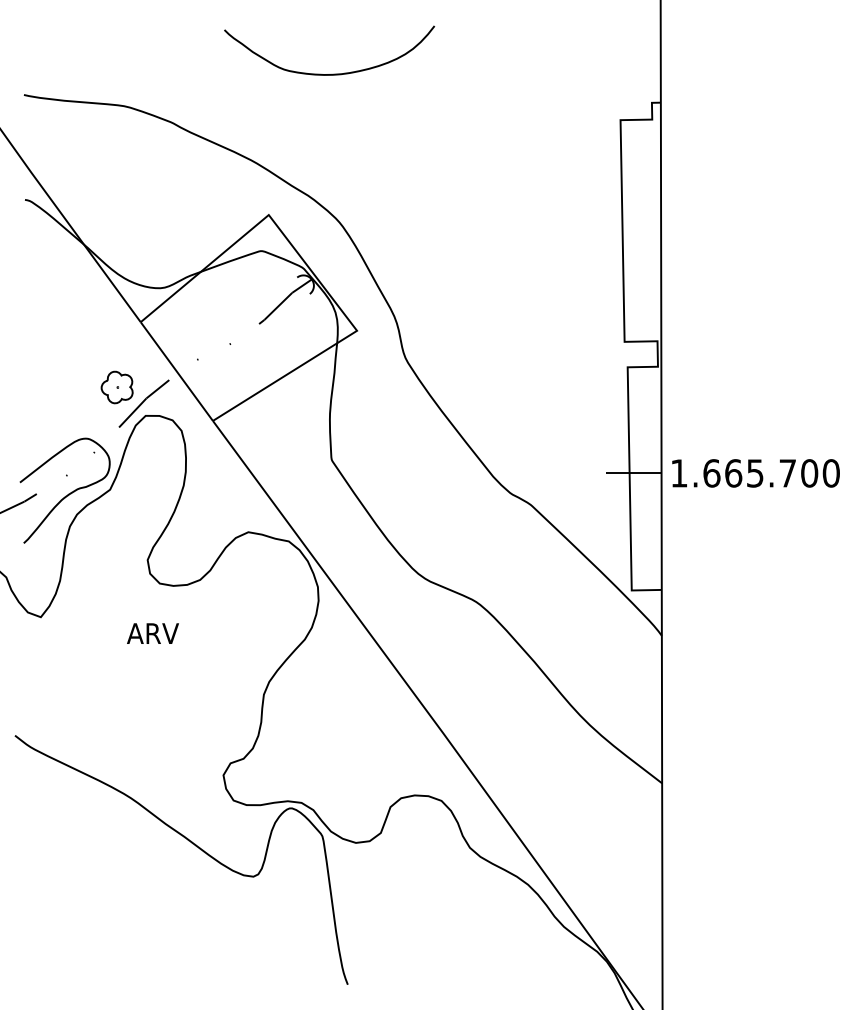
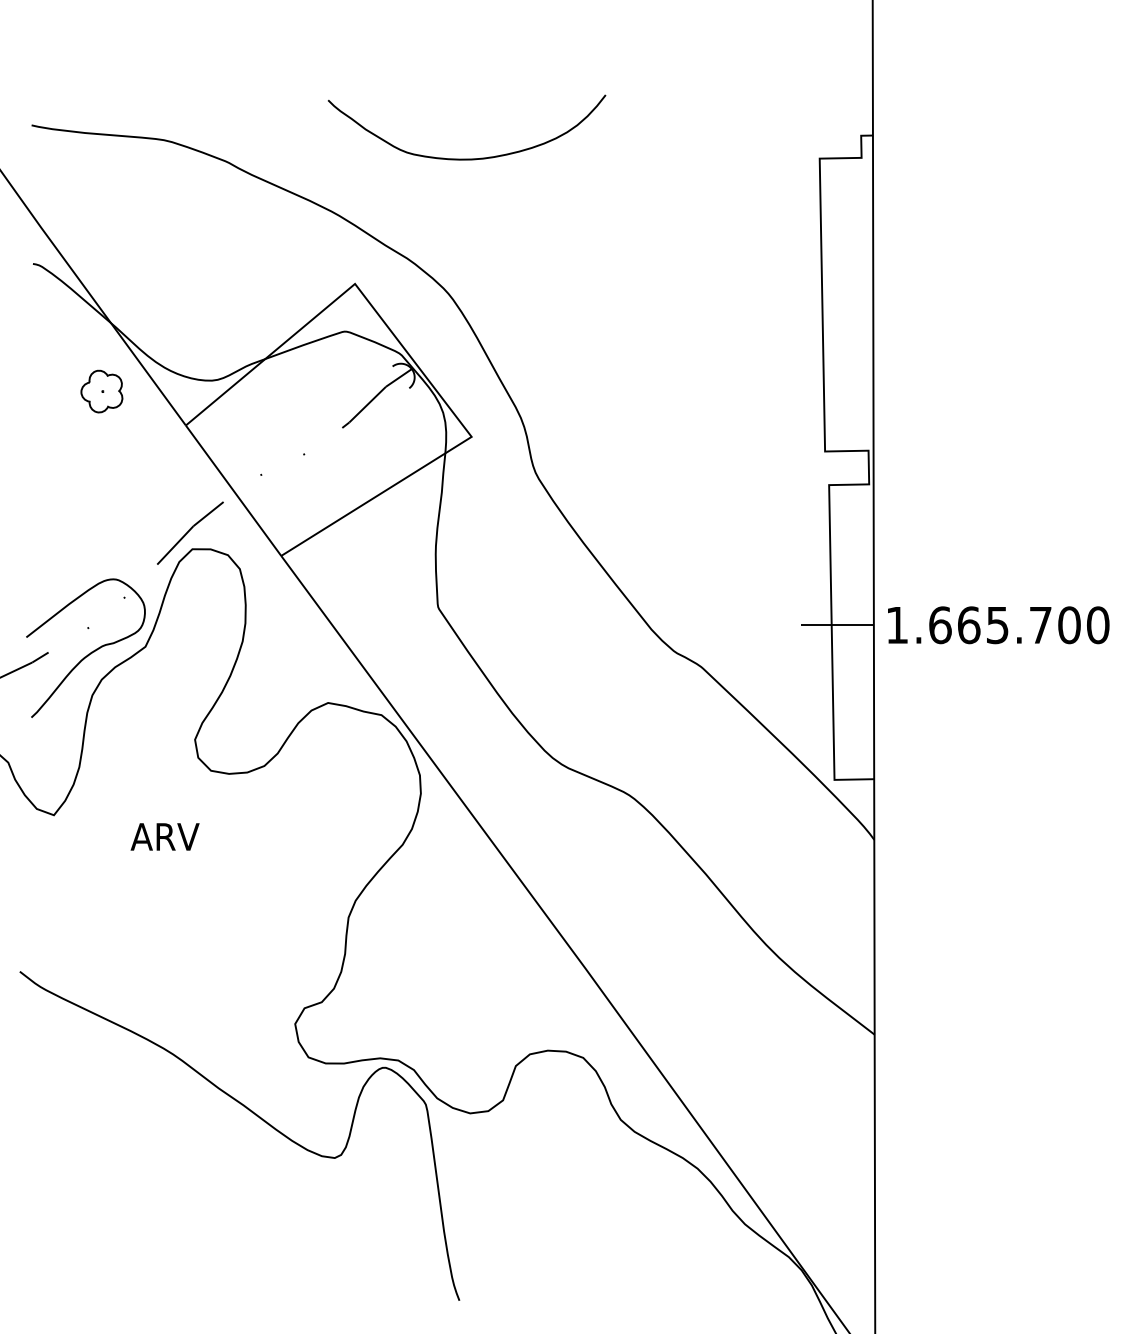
curve: (332, 73) -> (470, 157), moved
part: (116, 387) -> (101, 391), moved
text: (152, 633) -> (164, 836), moved

